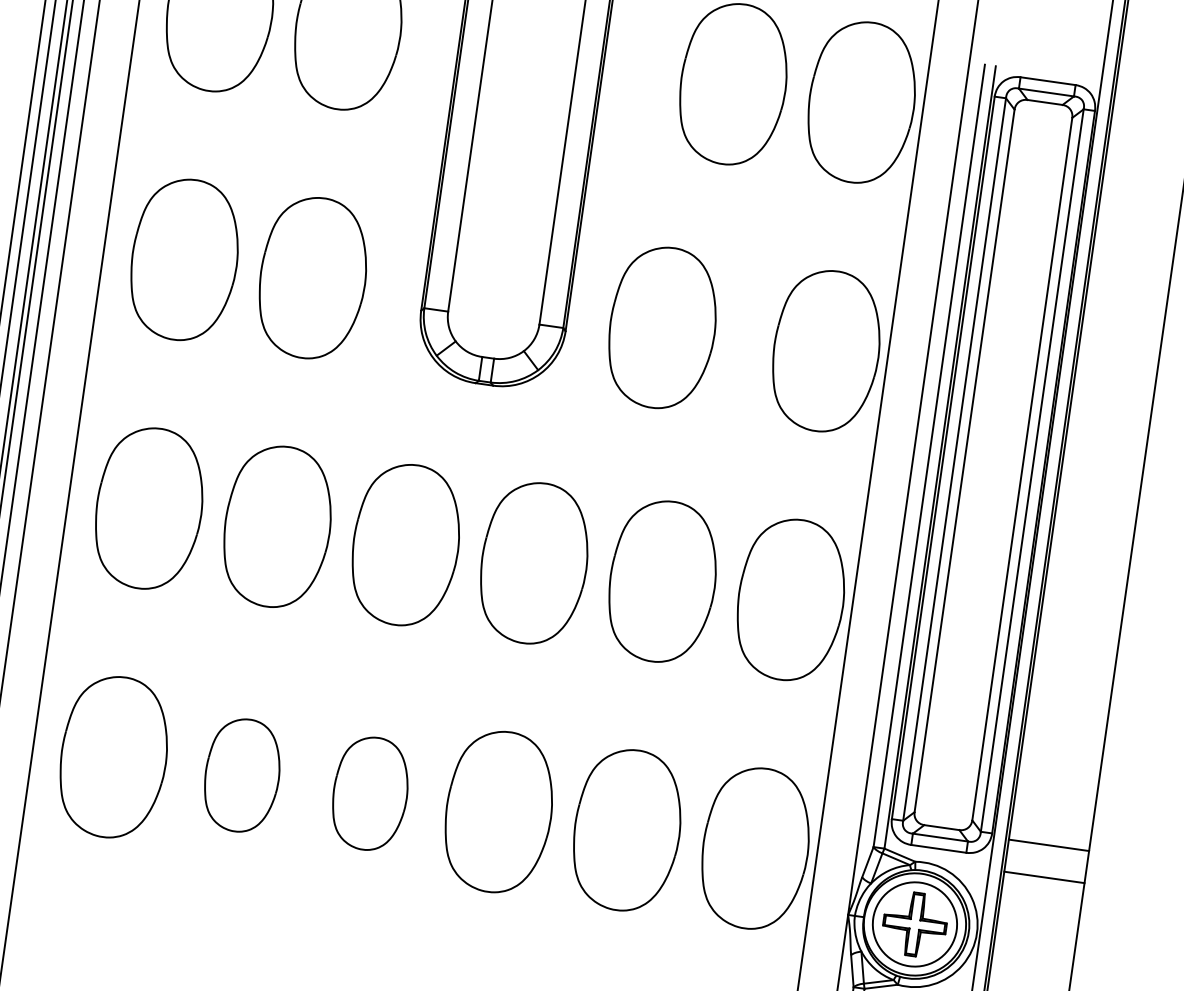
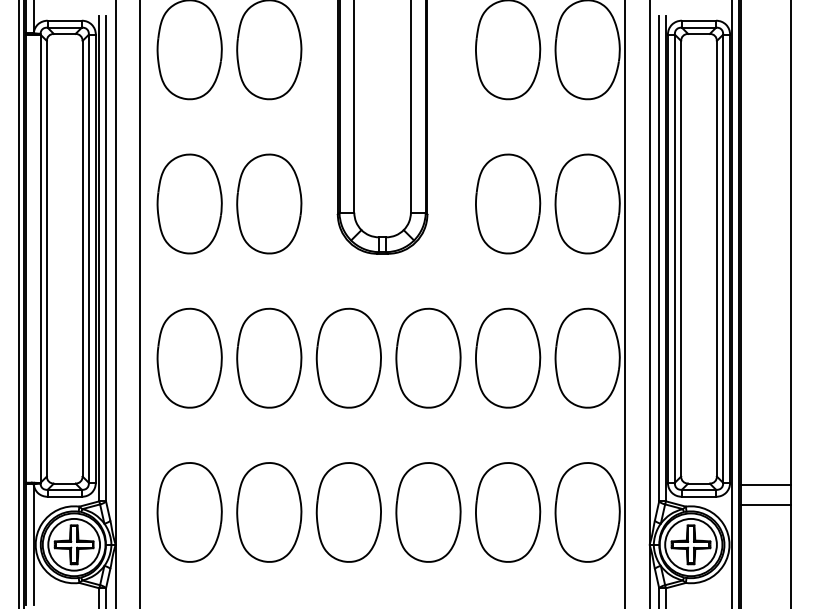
part: (663, 327) -> (508, 203), moved
part: (242, 775) -> (269, 512), size x1.43
part: (369, 793) -> (348, 512), size x1.43

